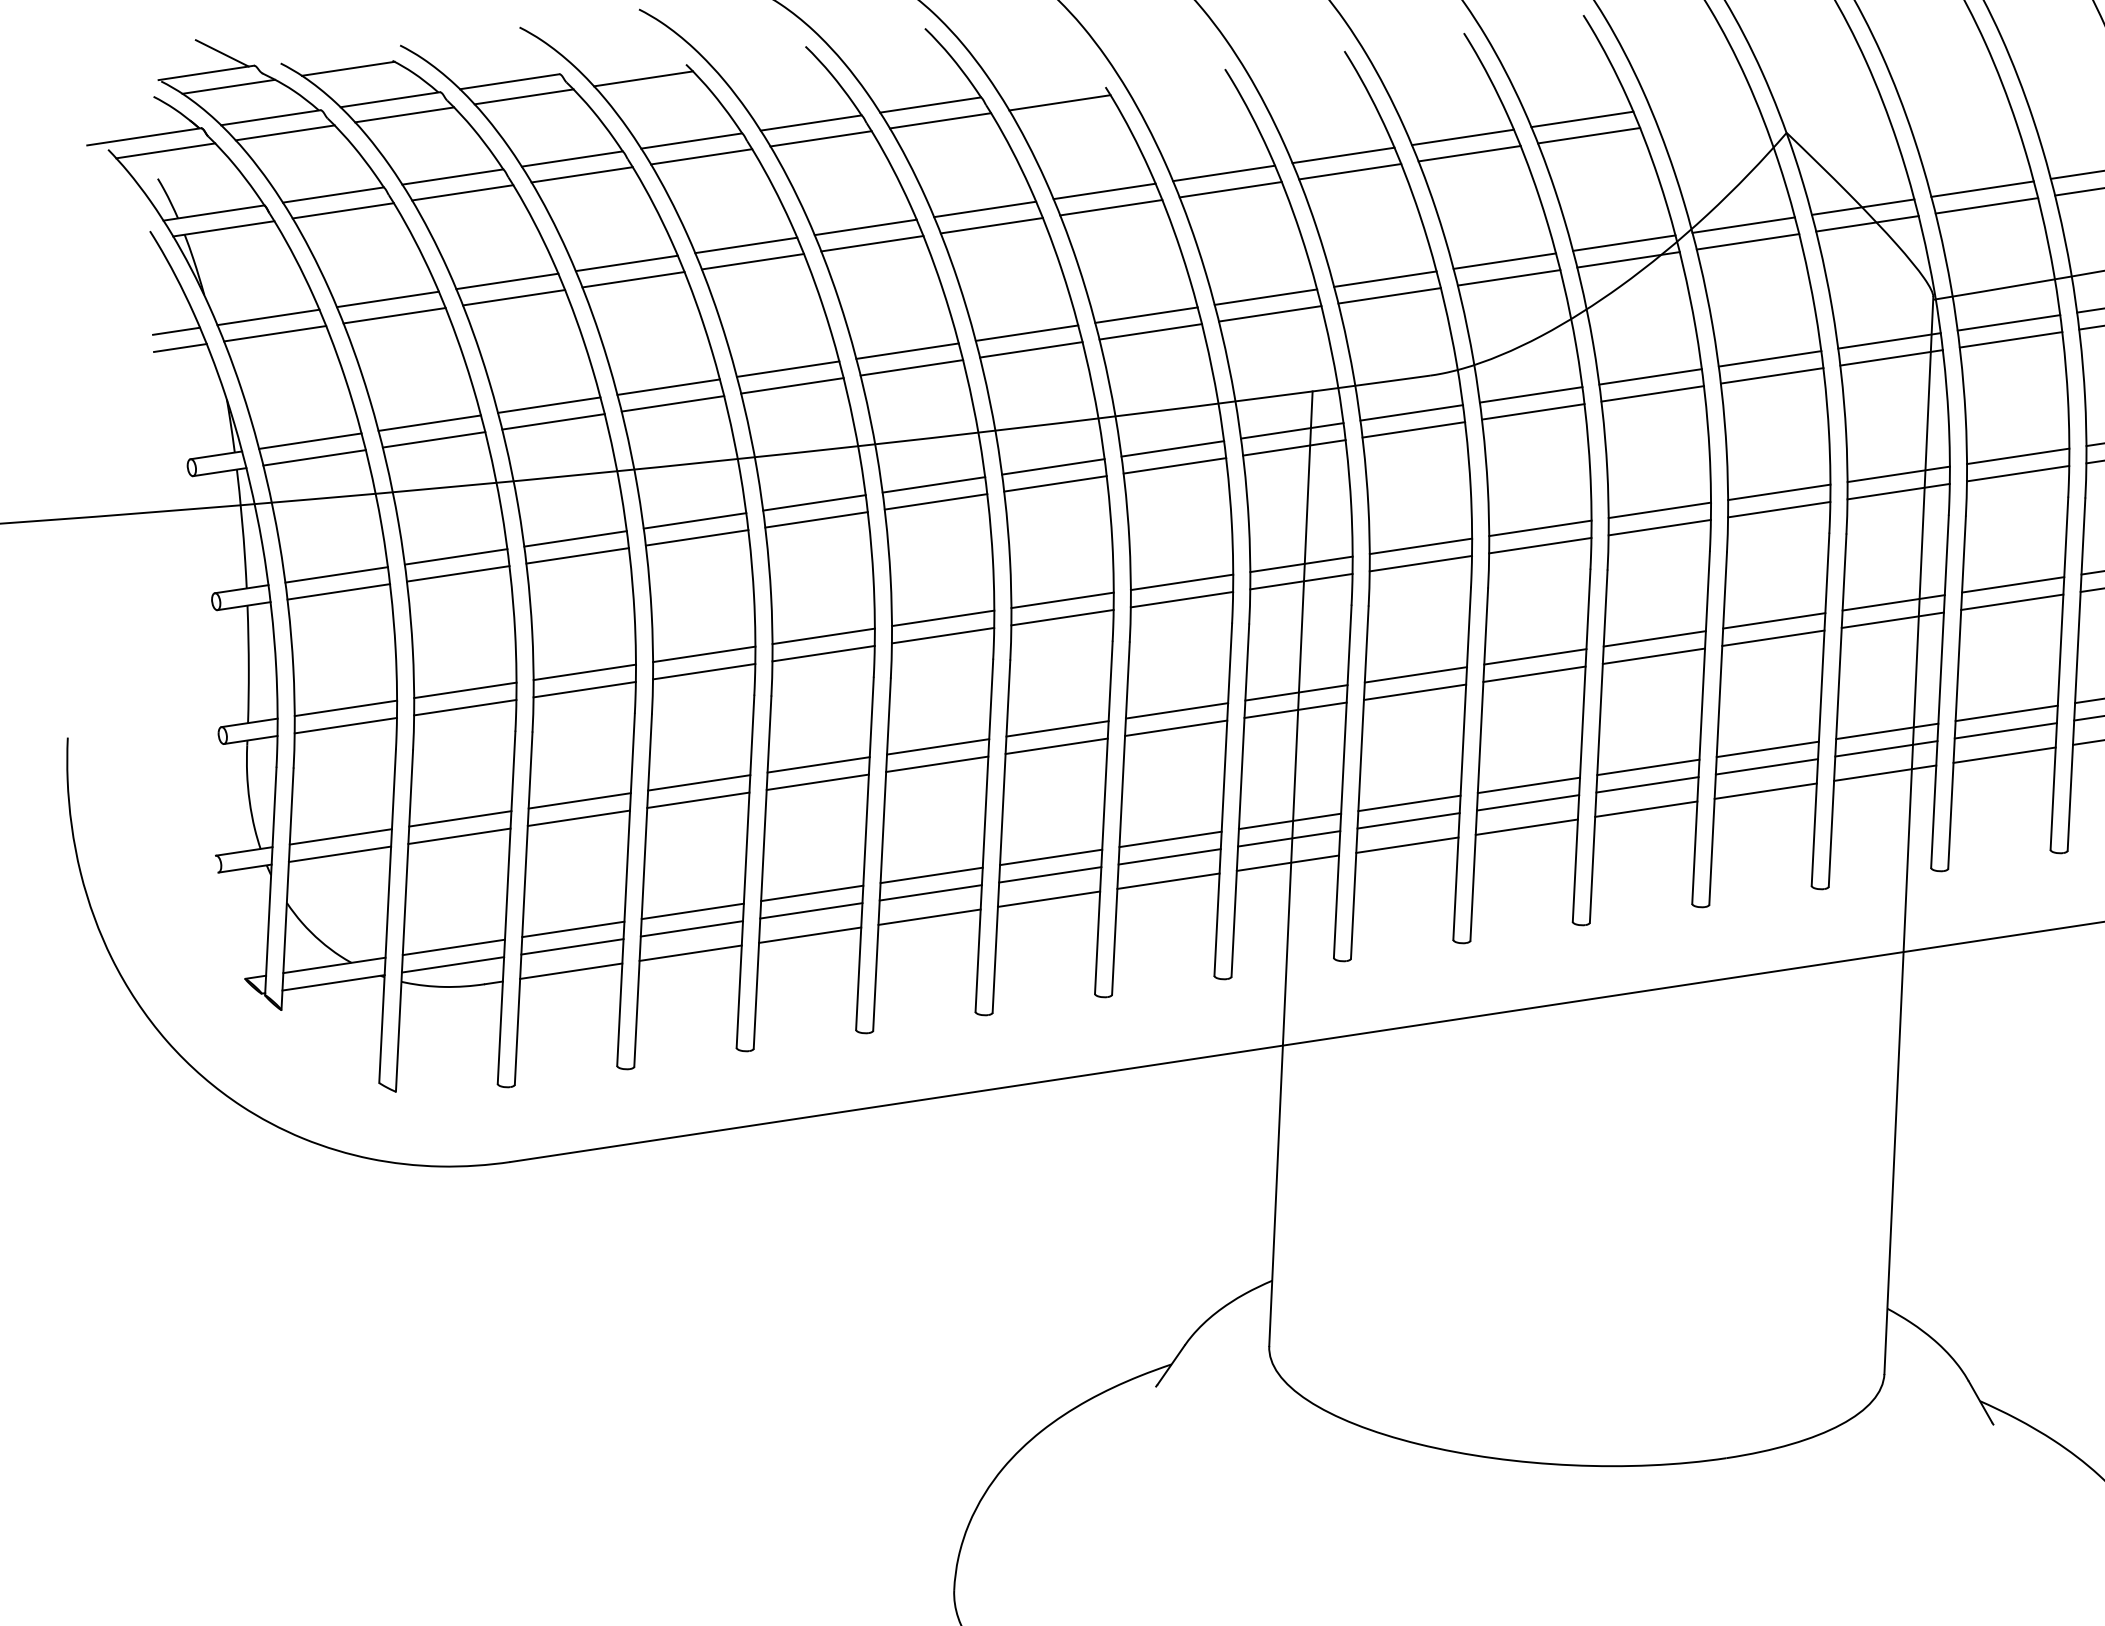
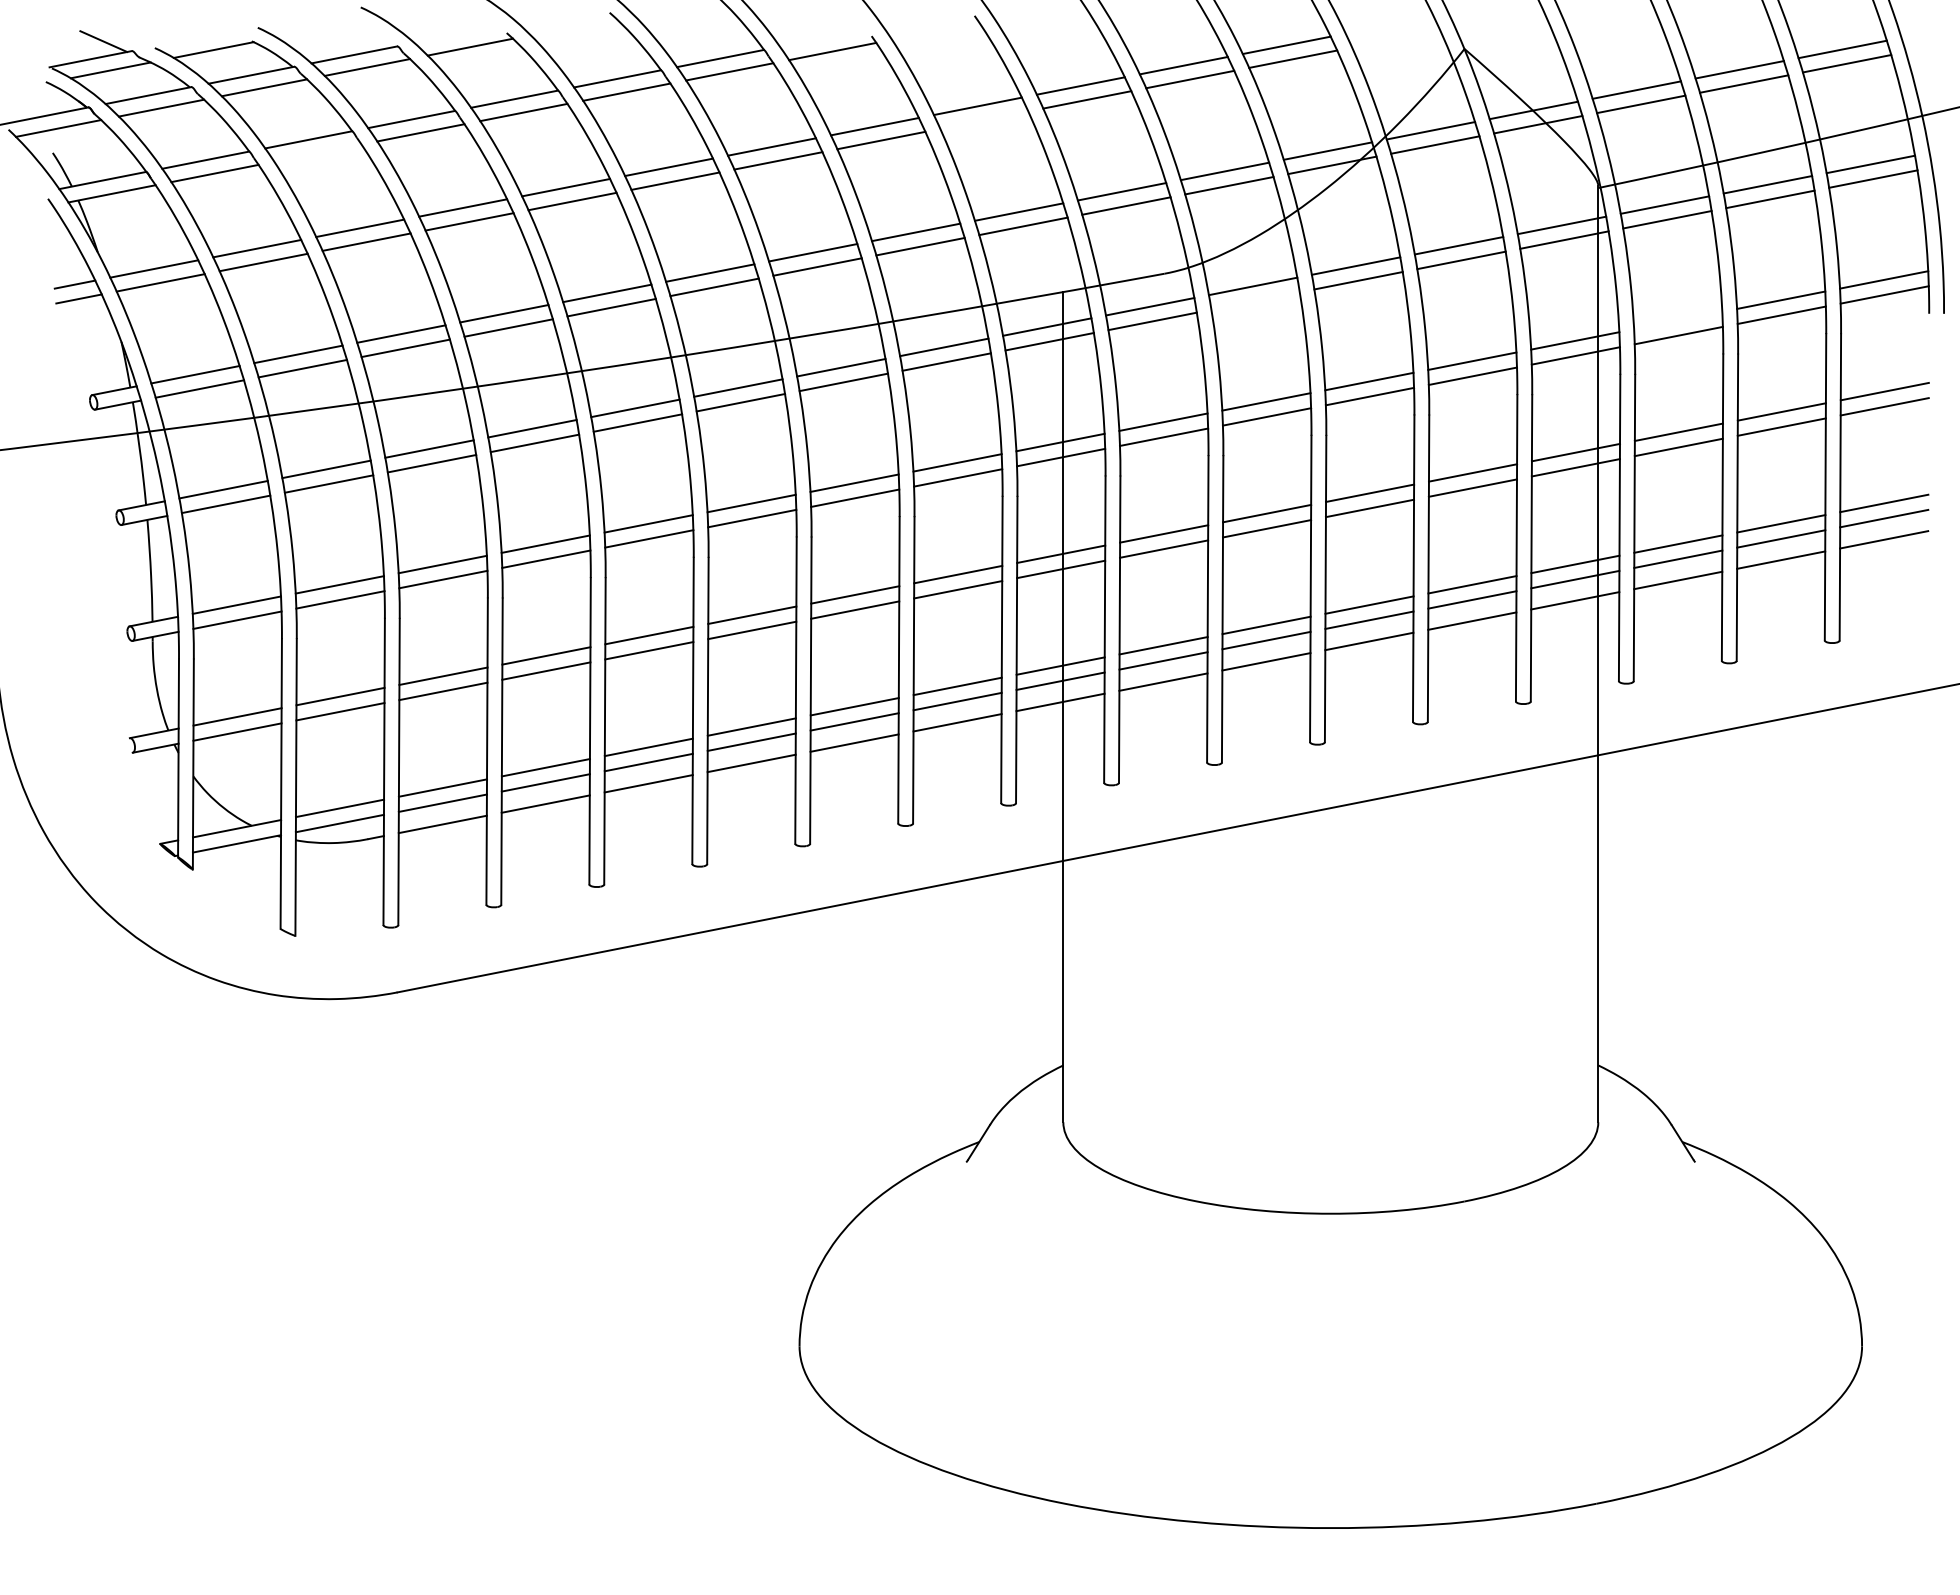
line: (1230, 188) -> (984, 119), removed
line: (462, 192) -> (317, 152), removed
line: (1533, 411) -> (1255, 300), removed
line: (2018, 456) -> (1678, 320), removed

